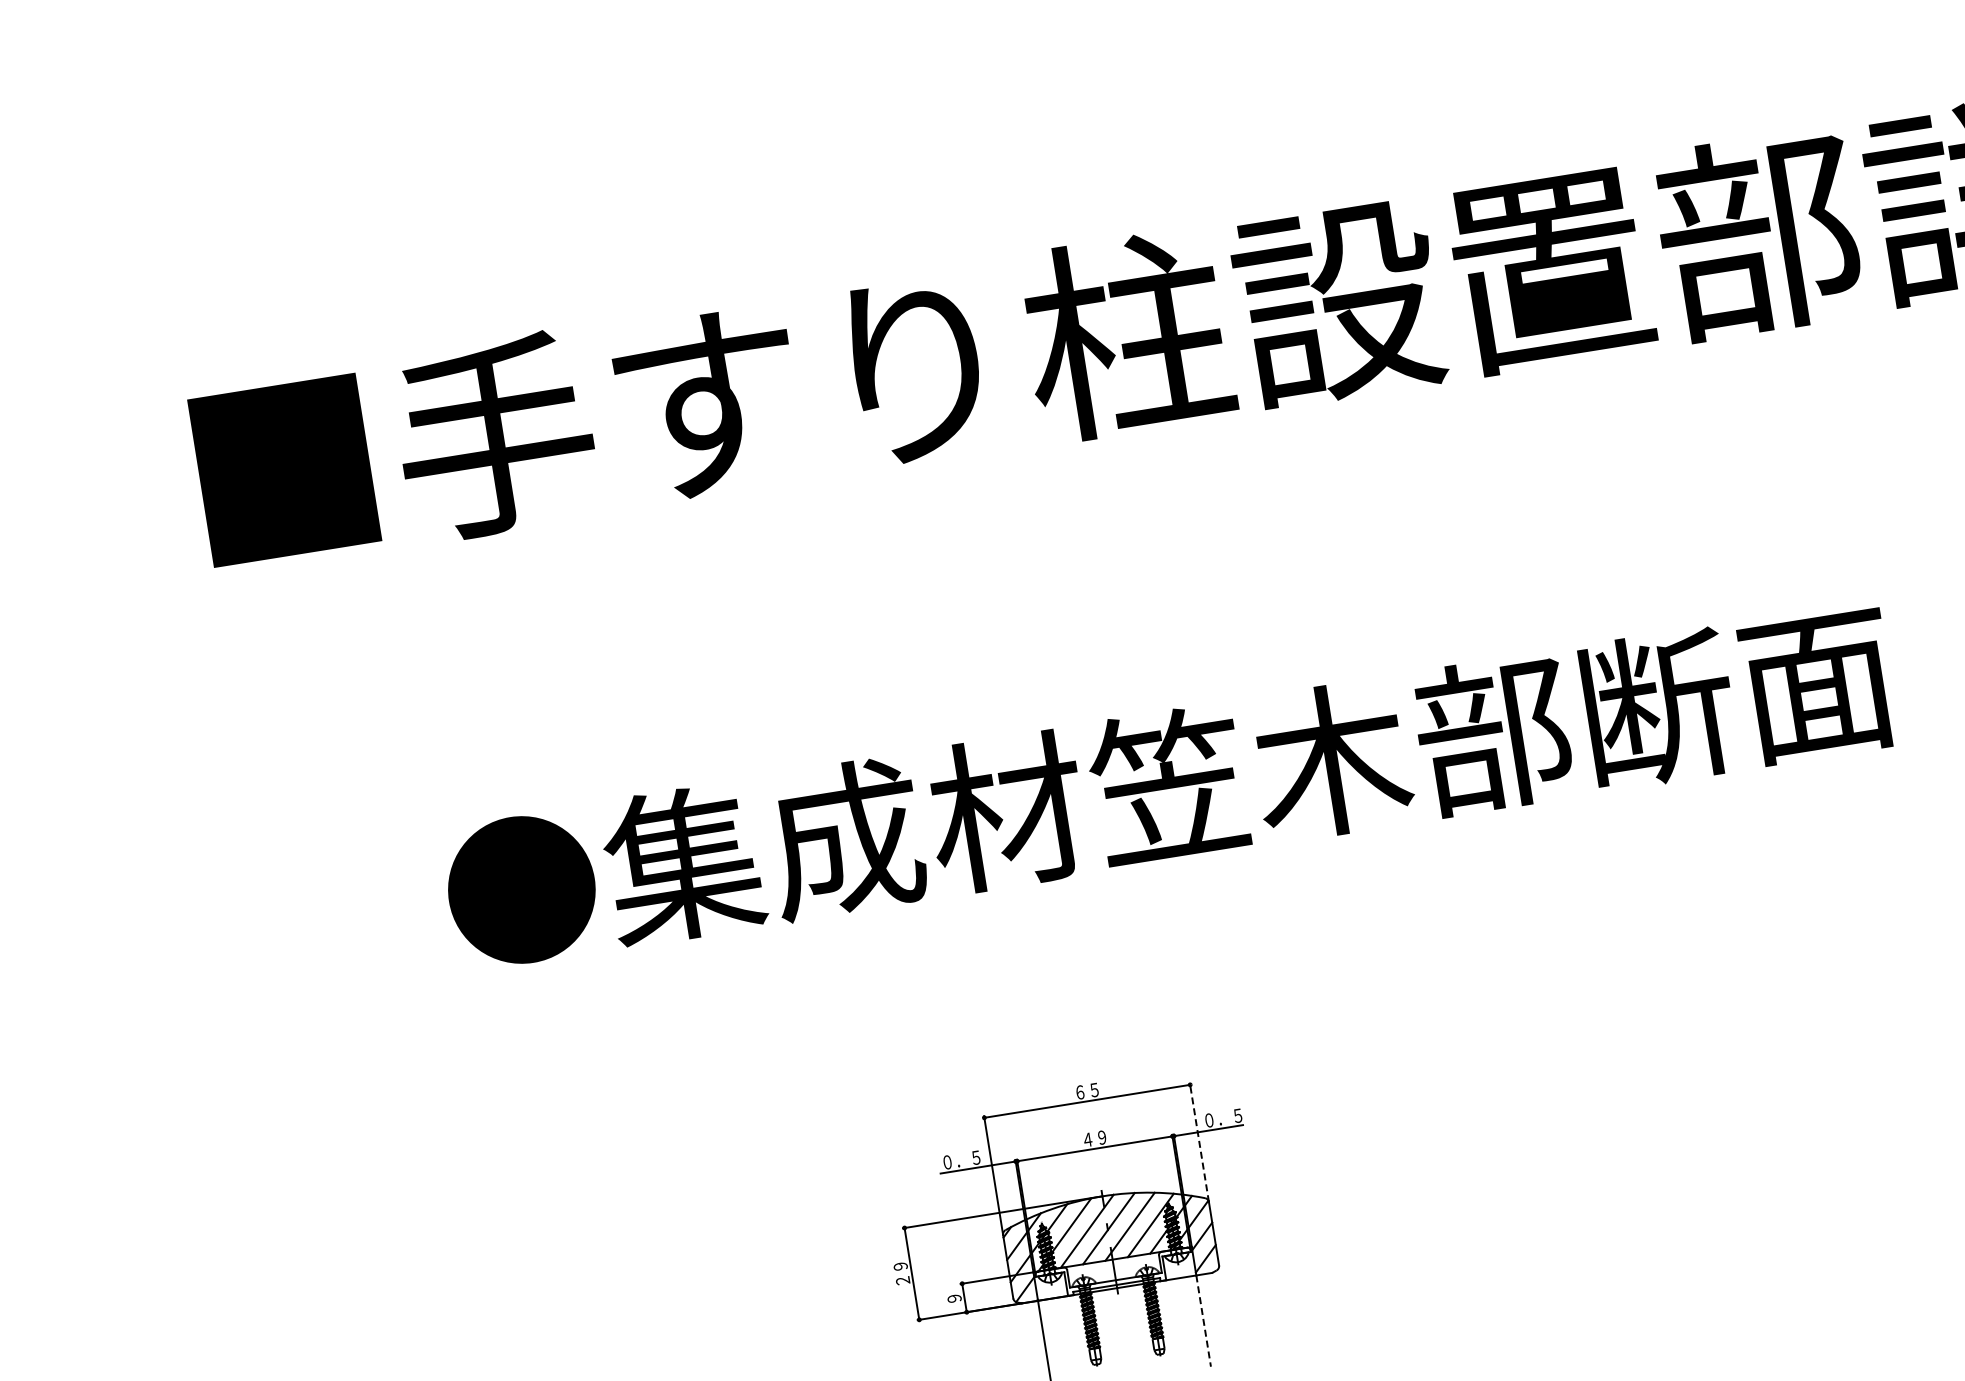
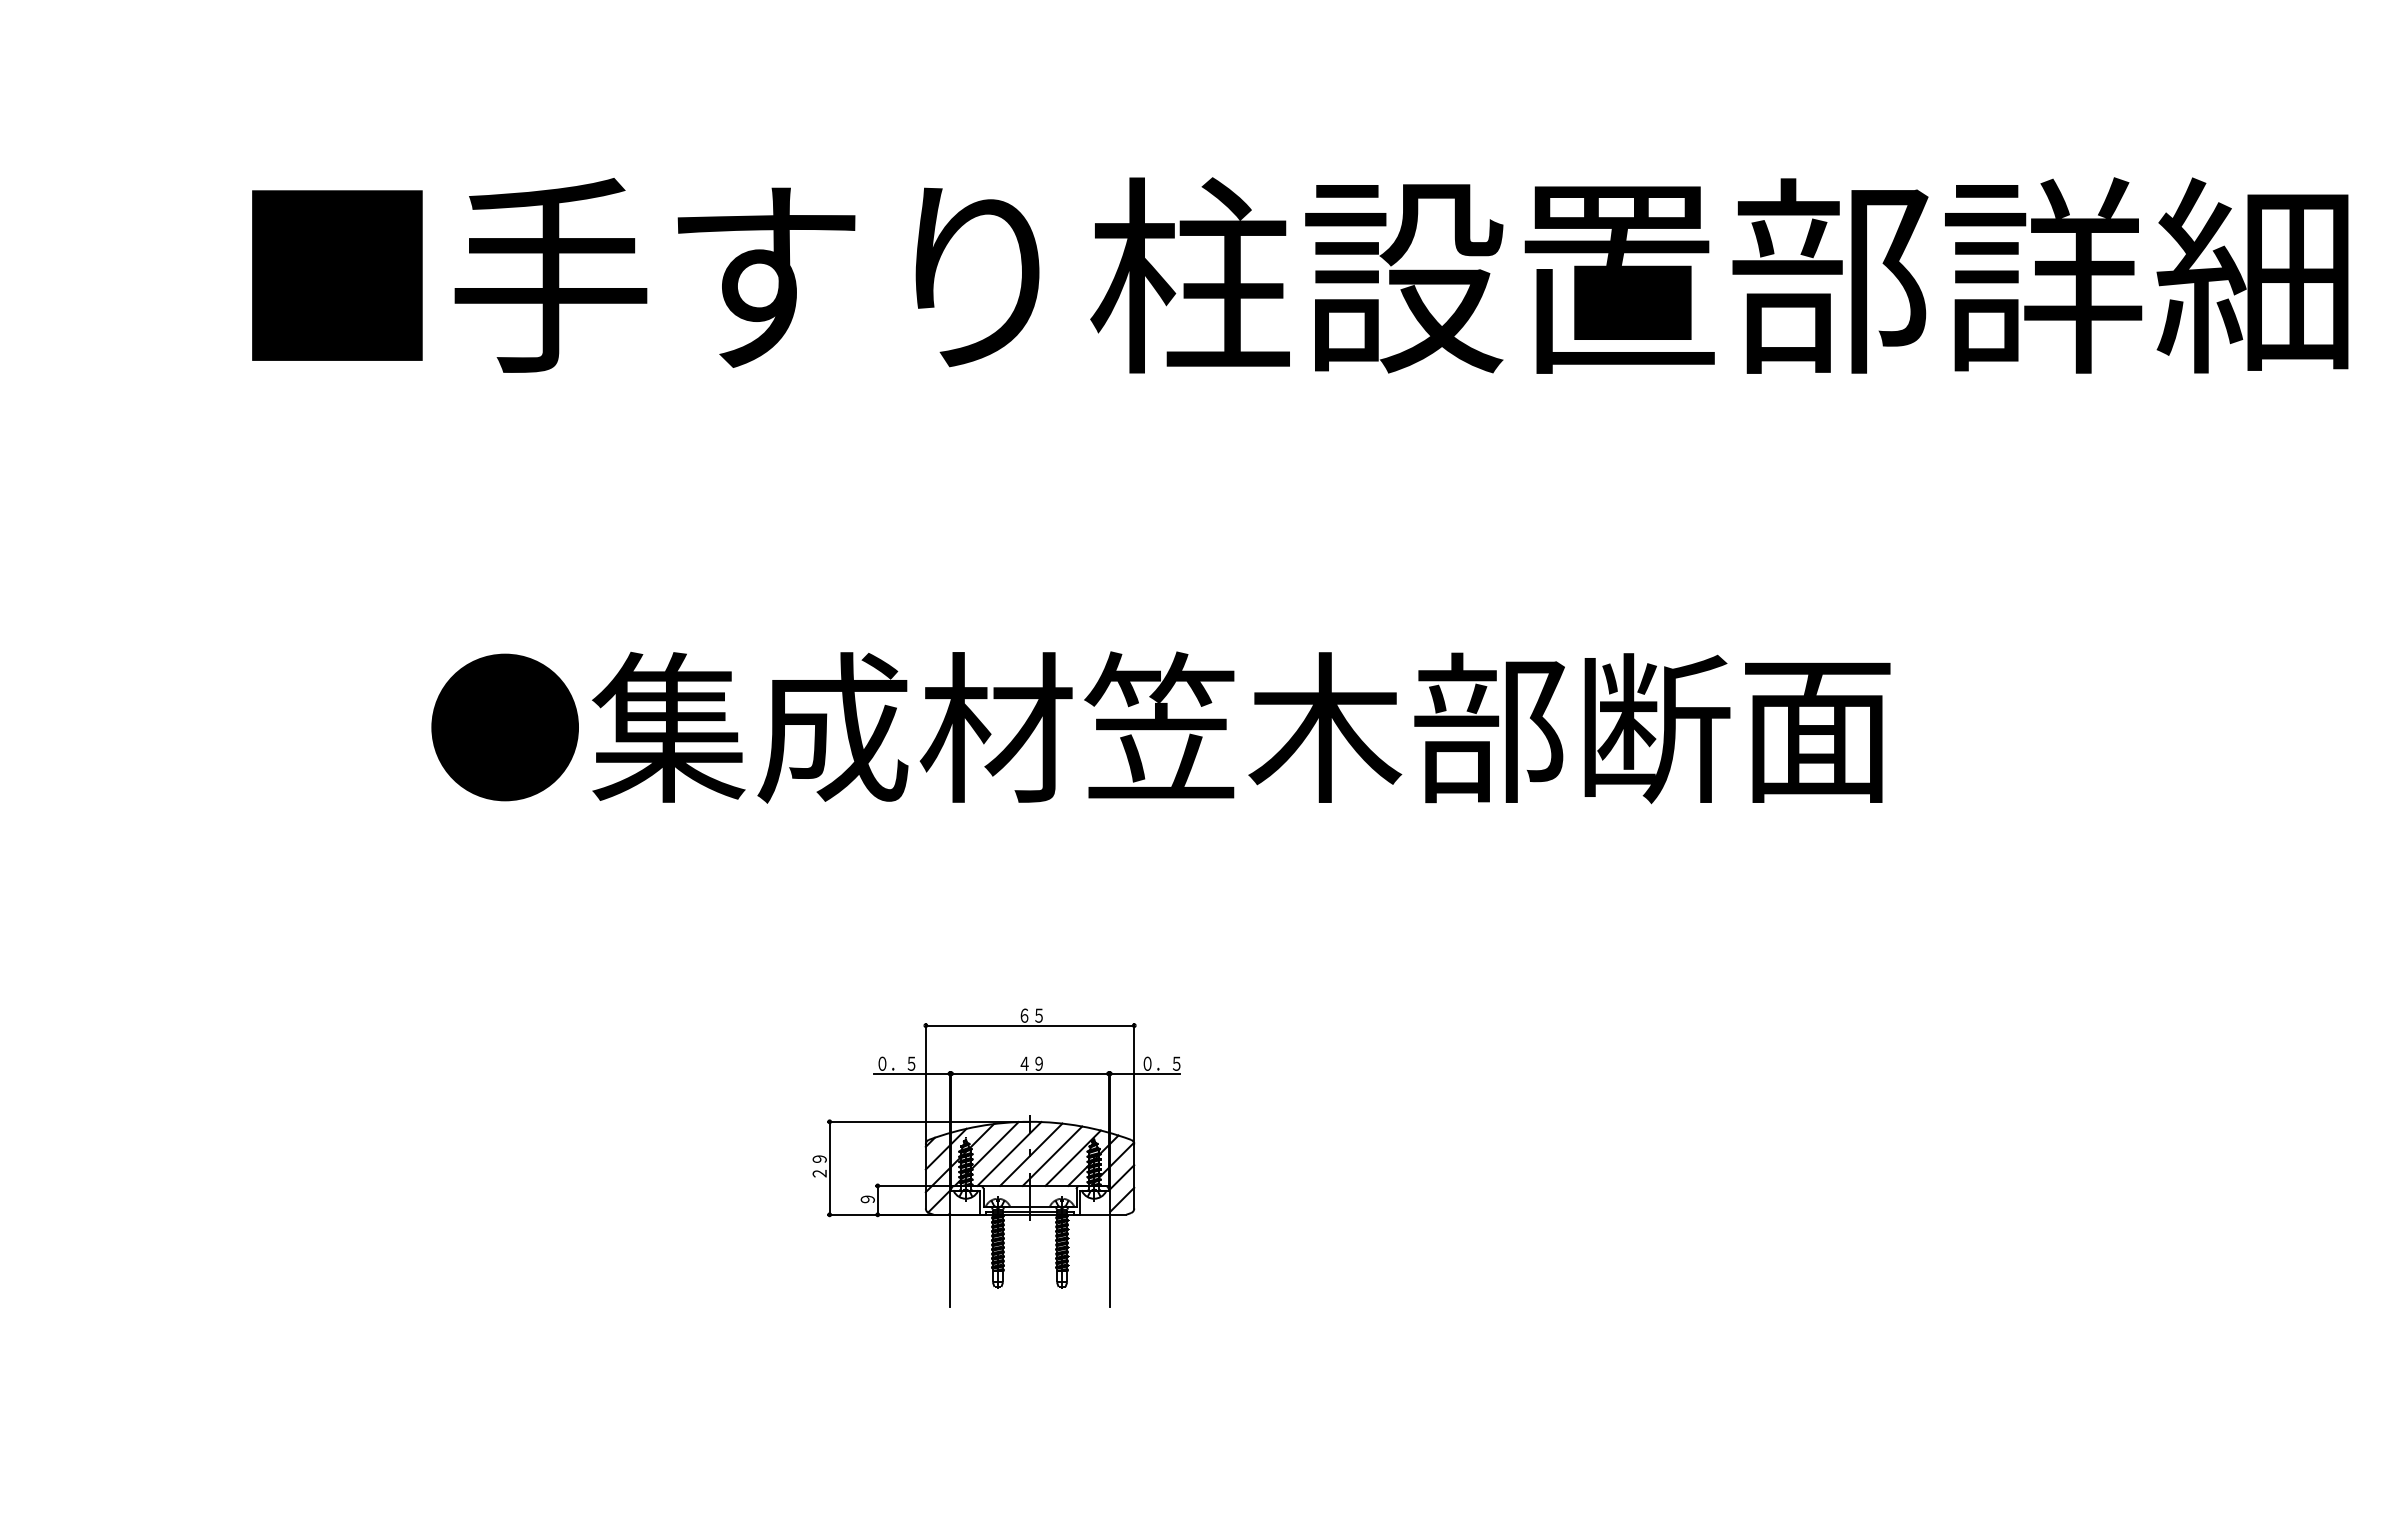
line: (1199, 1141) -> (1134, 1083), dashed -> solid
line: (1204, 1321) -> (1110, 1261), dashed -> solid

